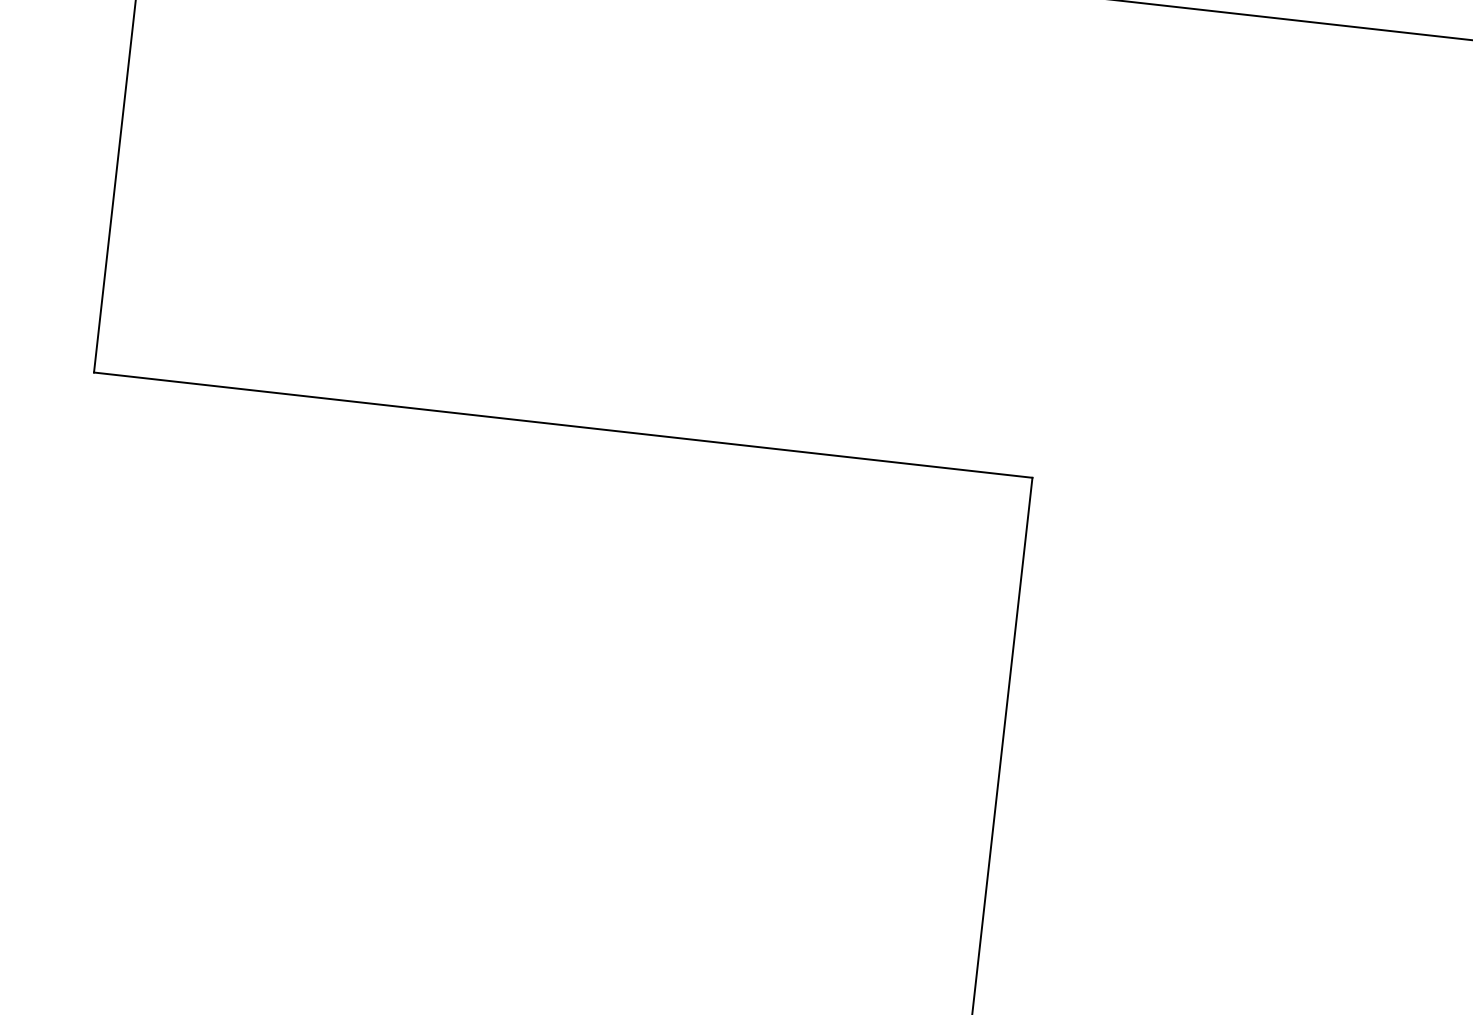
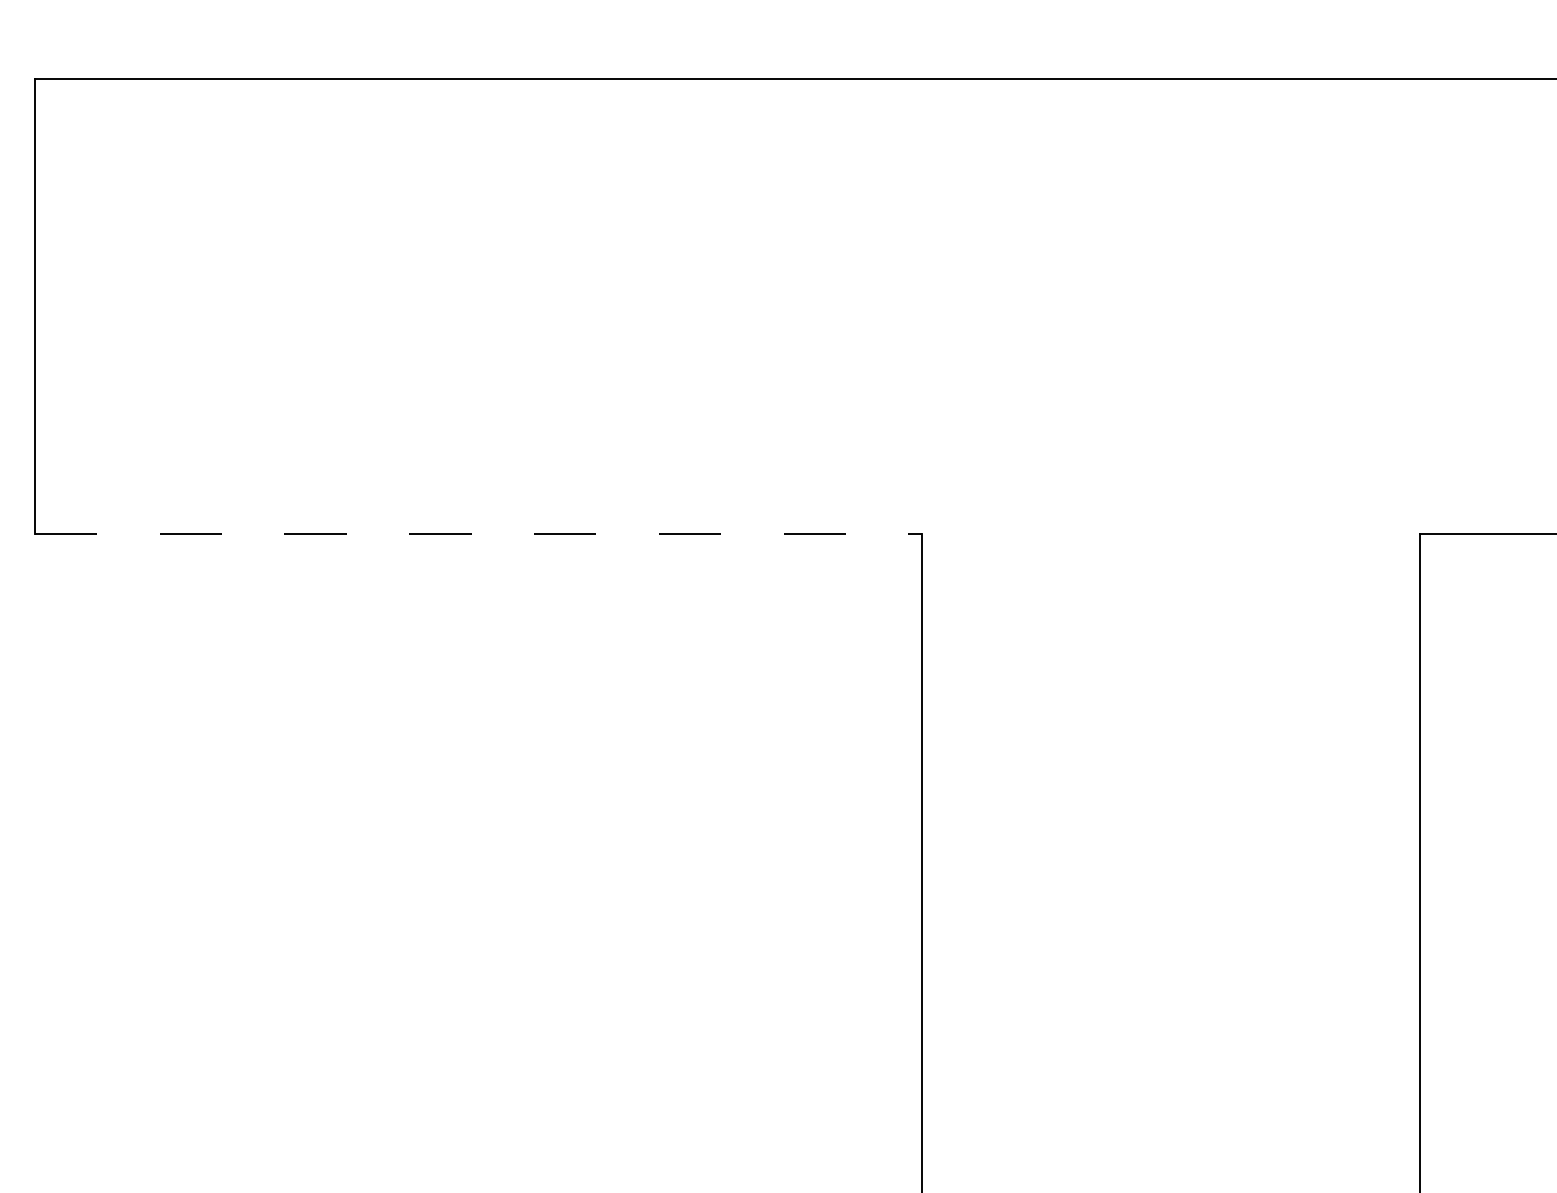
line: (563, 424) -> (478, 533), solid -> dashed

